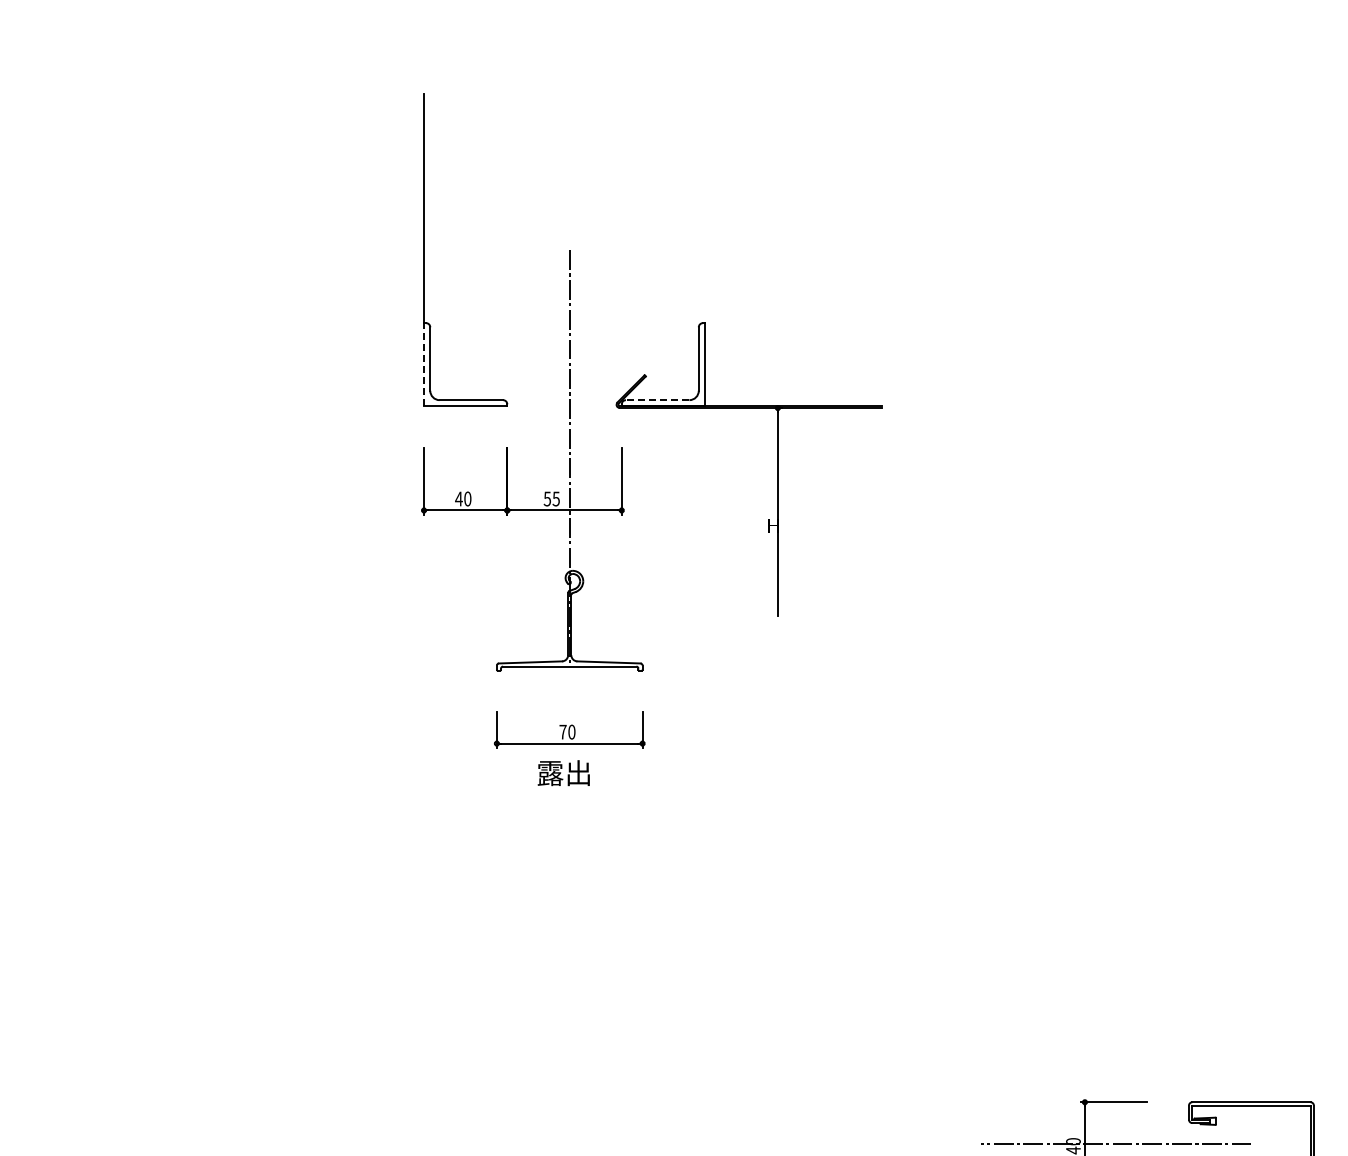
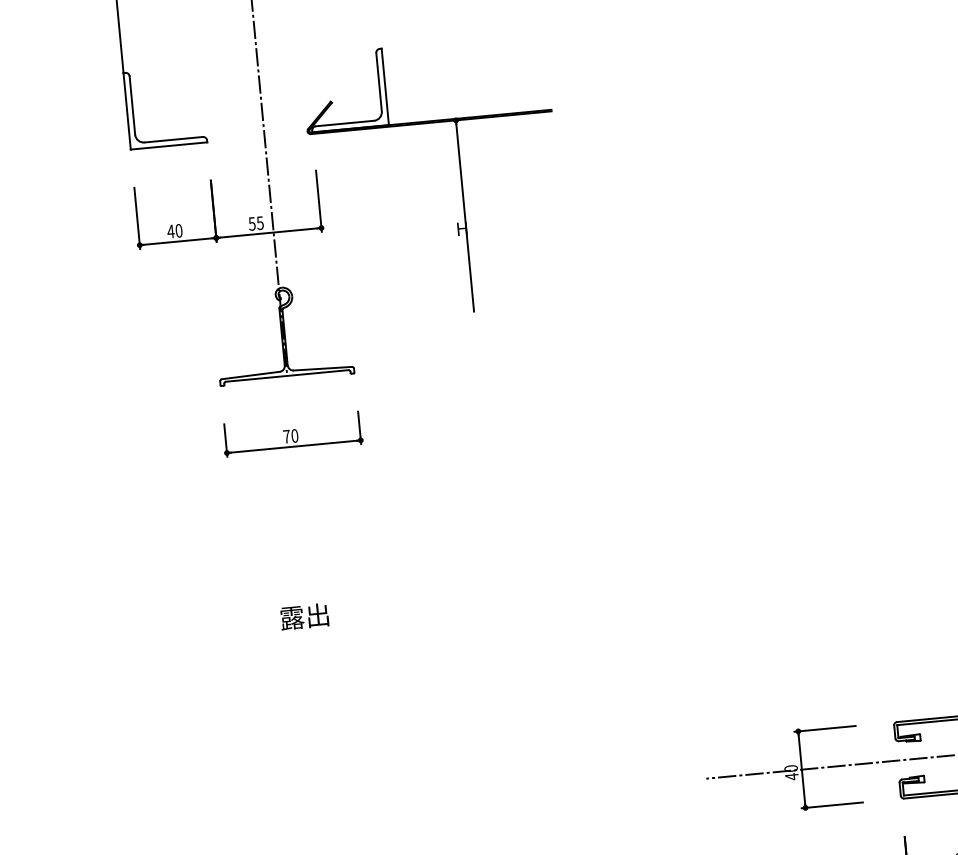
line: (424, 364) -> (127, 111), dashed -> solid
line: (657, 400) -> (344, 123), dashed -> solid
text: (563, 773) -> (304, 617), moved

